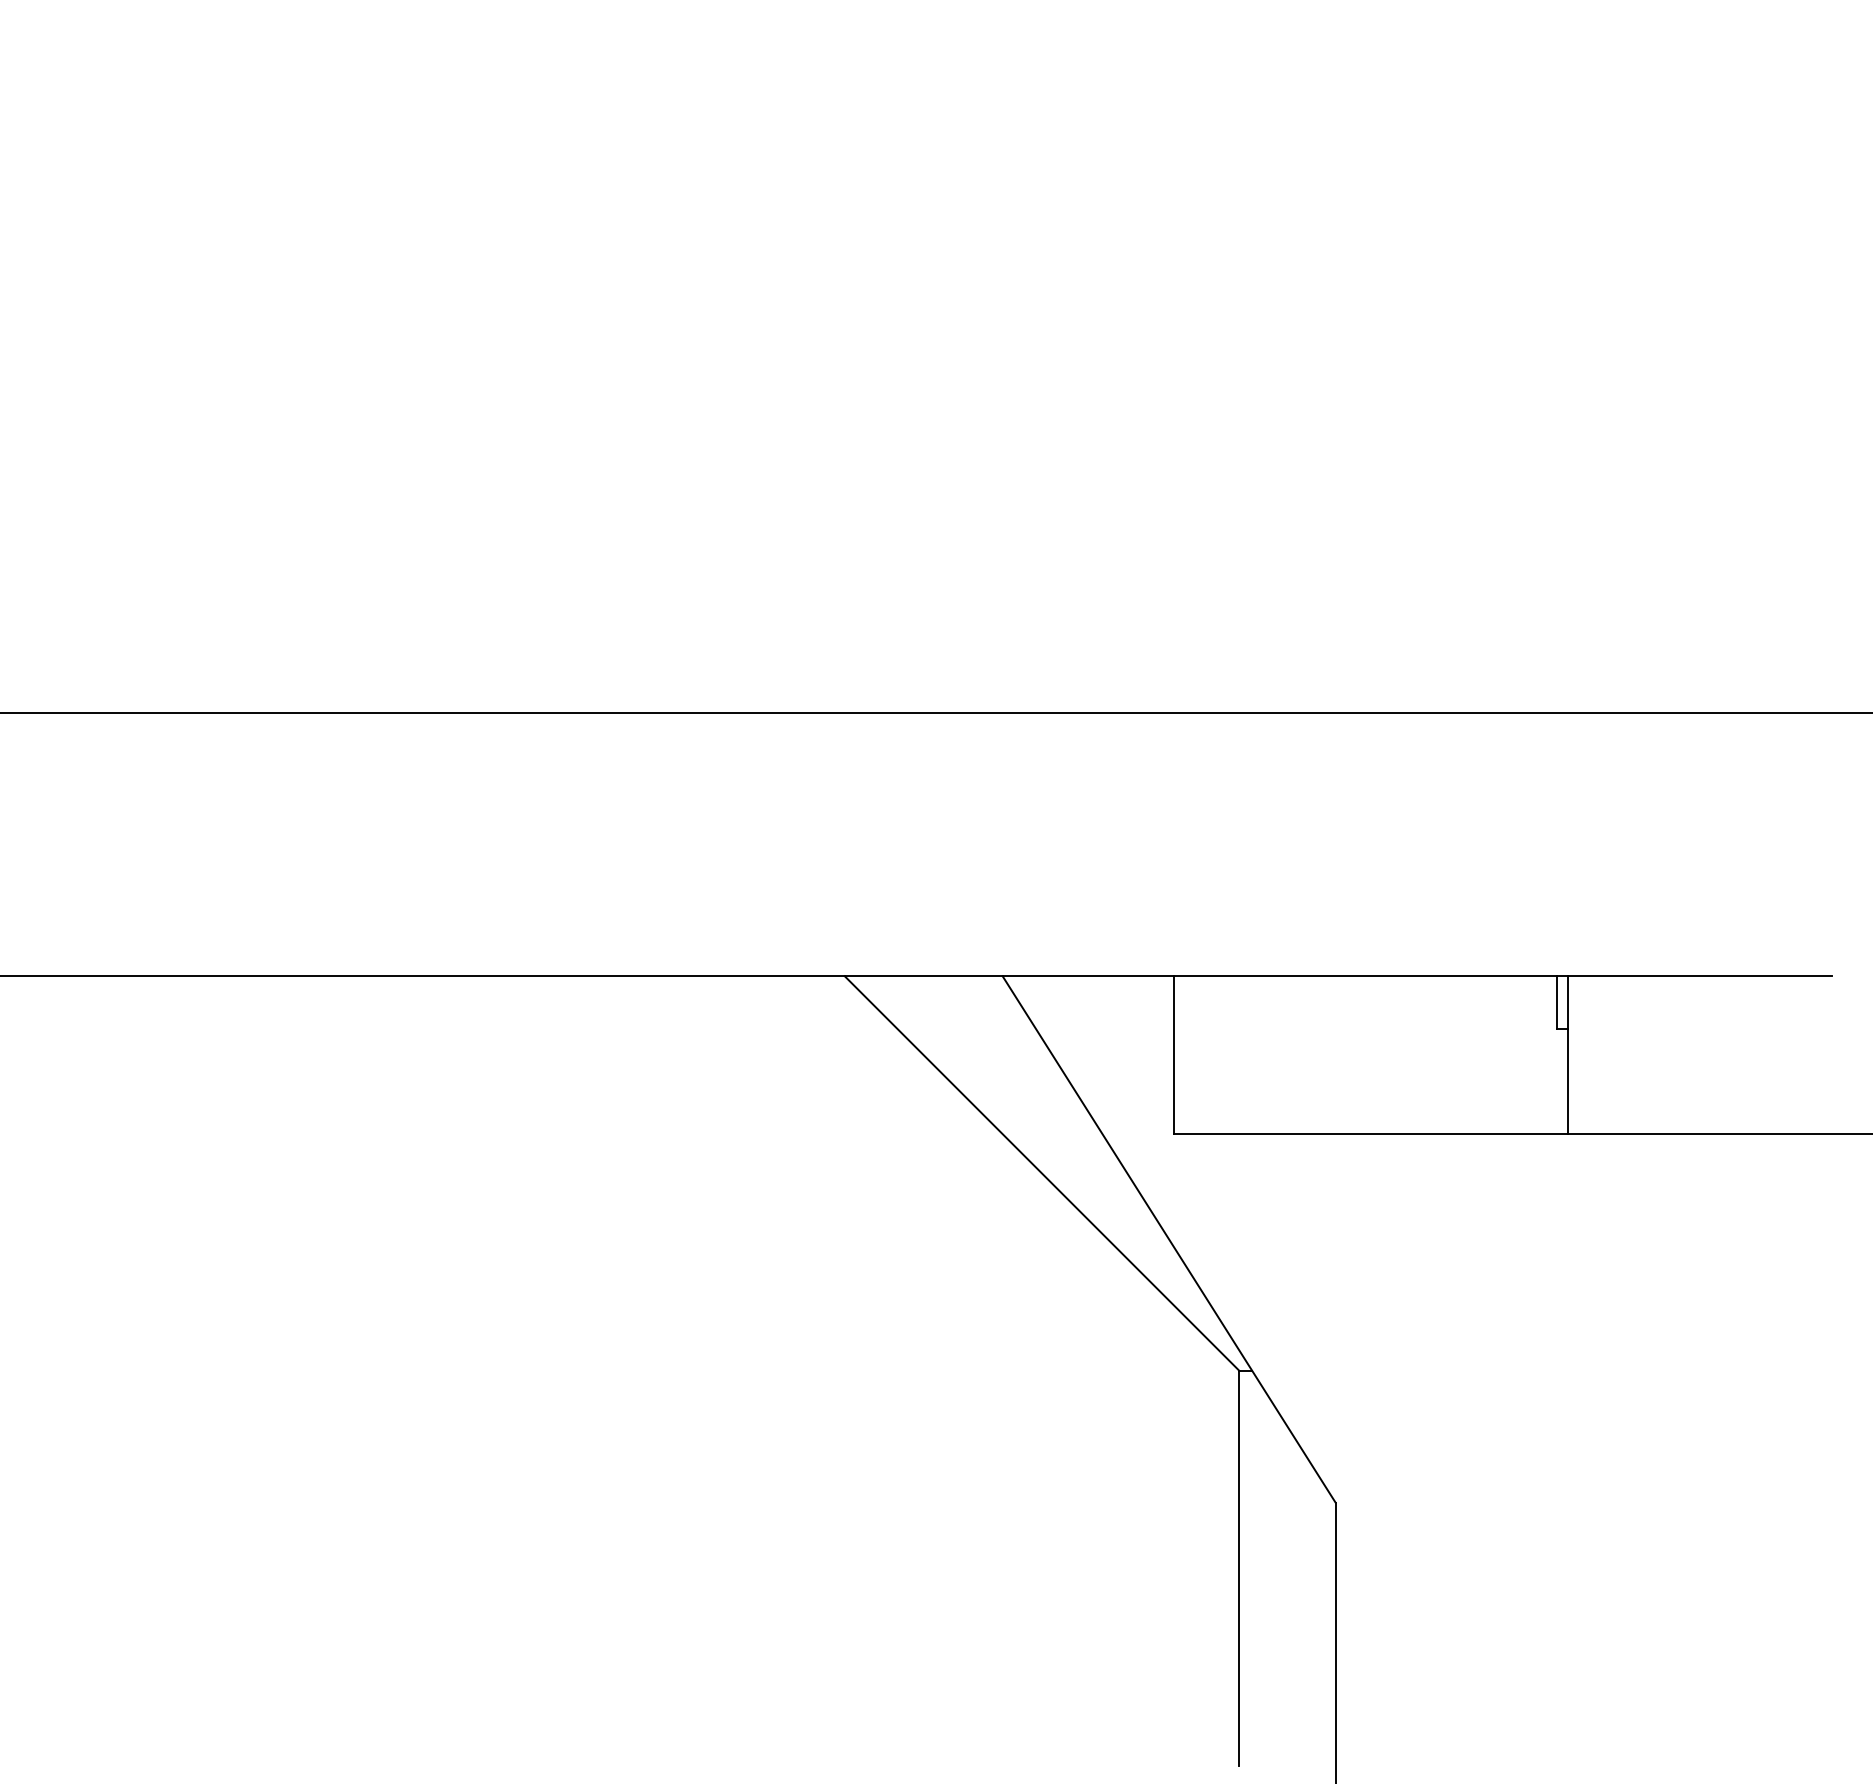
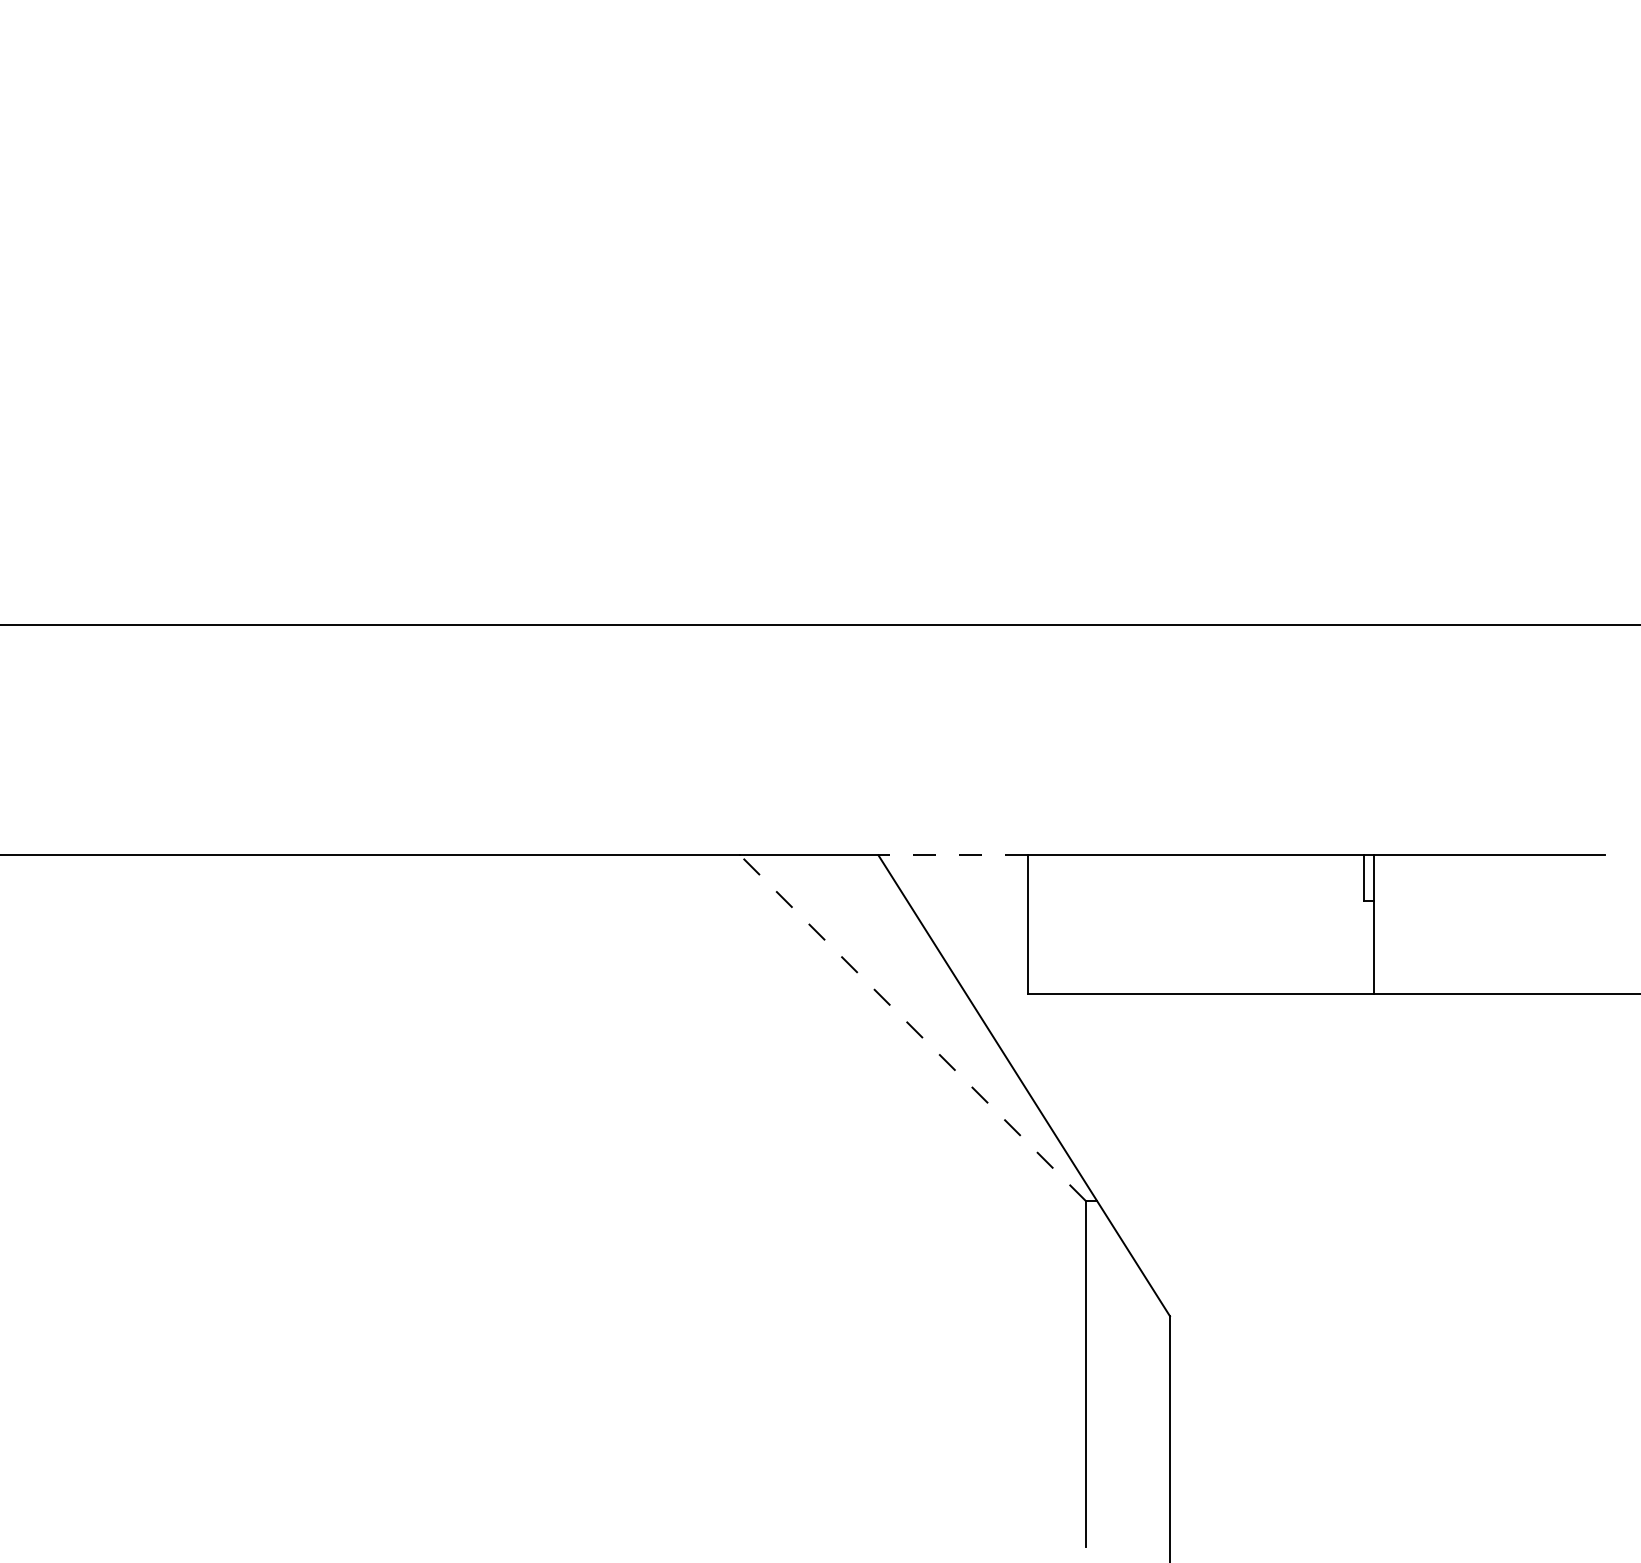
line: (1088, 976) -> (953, 855), solid -> dashed
line: (1041, 1173) -> (912, 1028), solid -> dashed

